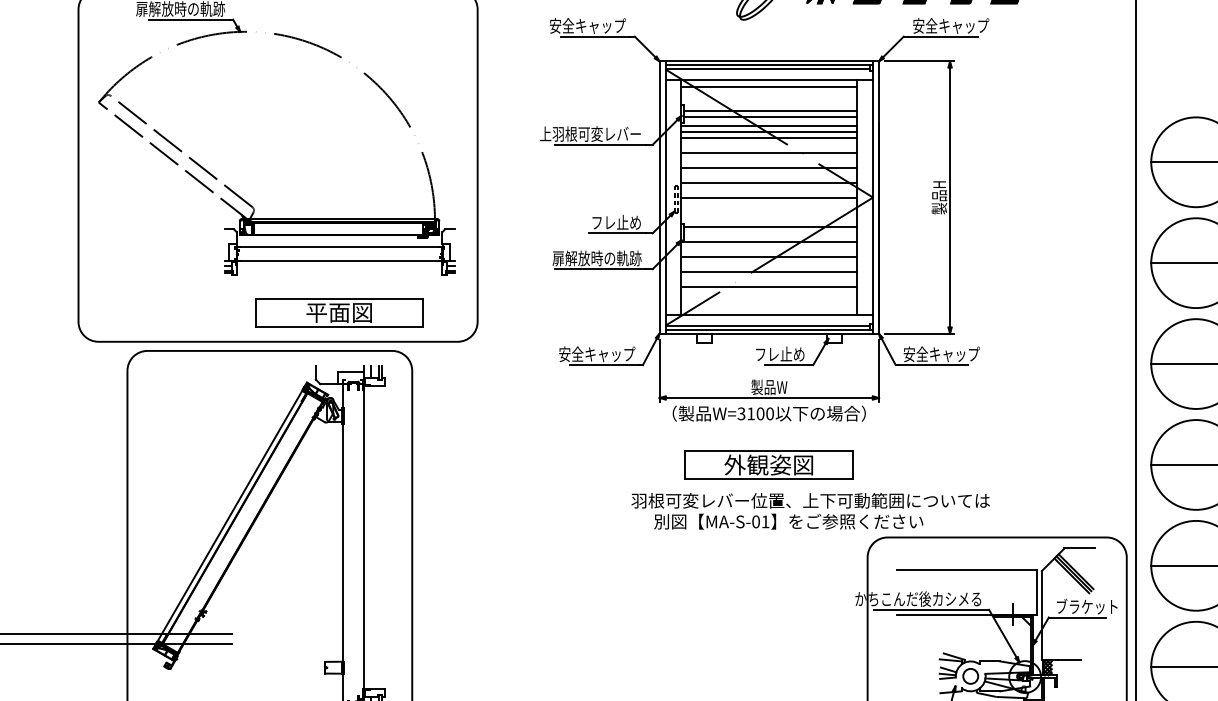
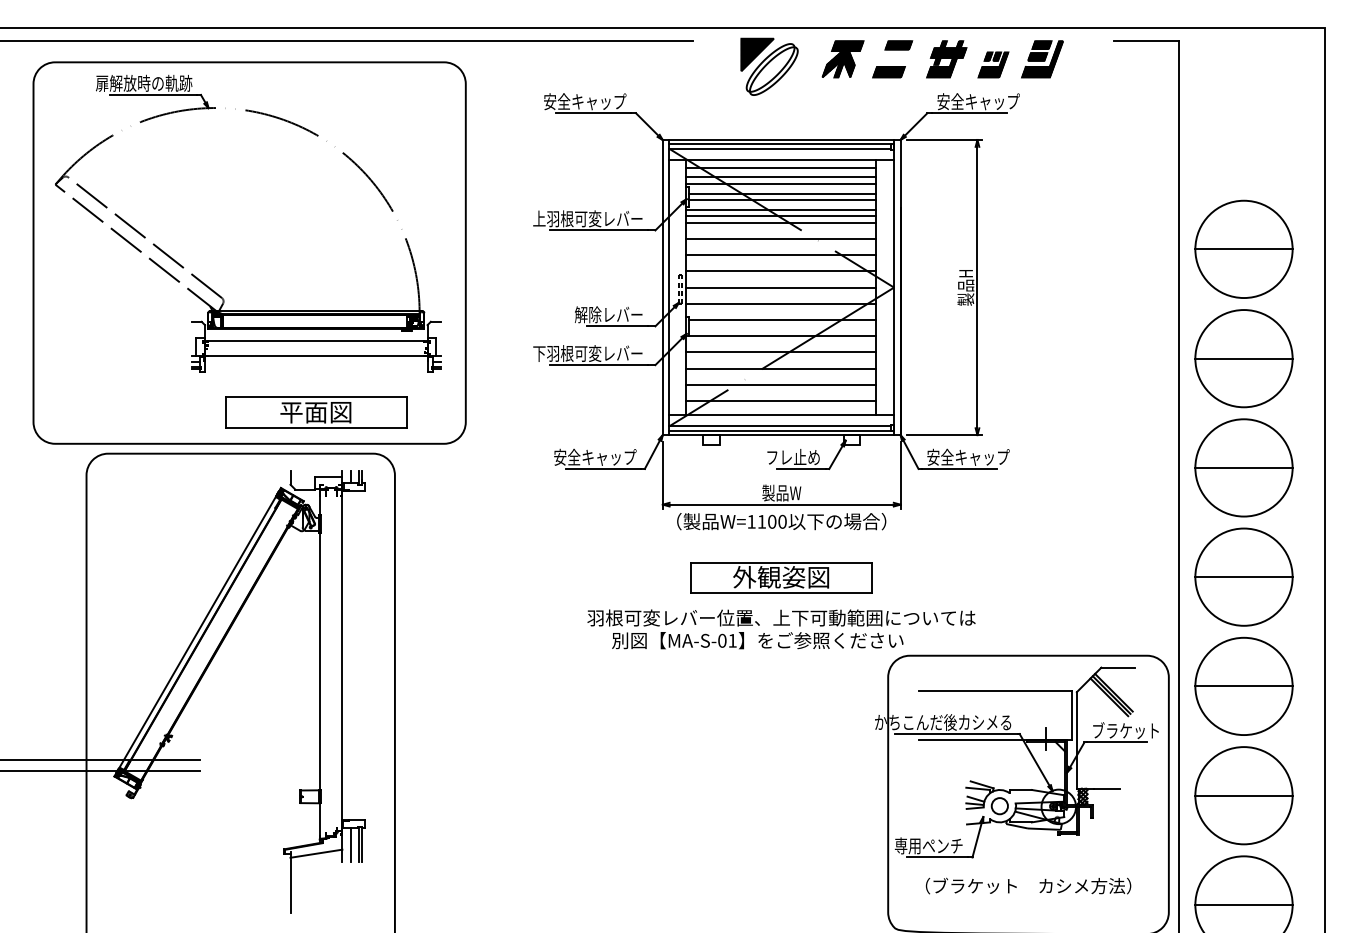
line: (768, 95) -> (780, 177), added
line: (768, 101) -> (780, 183), added
line: (768, 212) -> (780, 303), added
text: (609, 222) -> (608, 314), フレ止め -> 解除レバー
text: (590, 258) -> (588, 353), 扉解放時の軌跡 -> 下羽根可変レバー
line: (768, 302) -> (780, 401), added
text: (741, 413) -> (751, 521), W=3100 -> W=1100
text: (810, 511) -> (781, 629), moved

